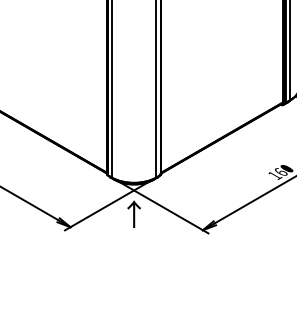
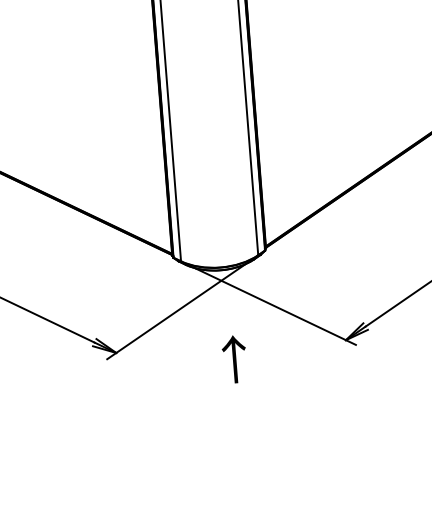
text: (133, 213) -> (233, 358), moved

